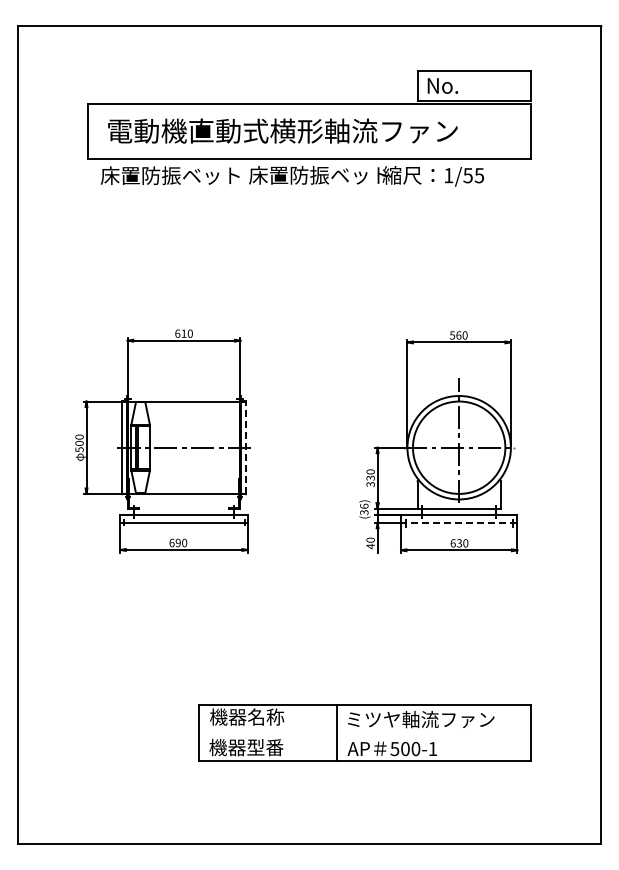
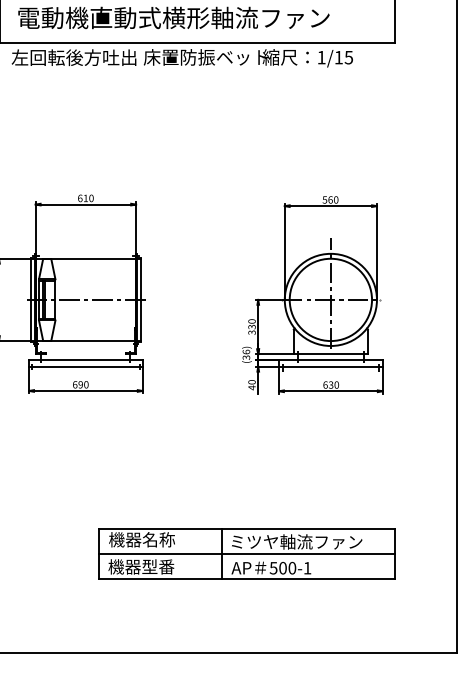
text: (170, 175) -> (73, 57), 床置防振ベット -> 左回転後方吐出
text: (467, 175) -> (338, 57), 1/55 -> 1/15
line: (245, 447) -> (140, 299), dashed -> solid
line: (458, 522) -> (330, 366), dashed -> solid
line: (364, 733) -> (246, 554), added

